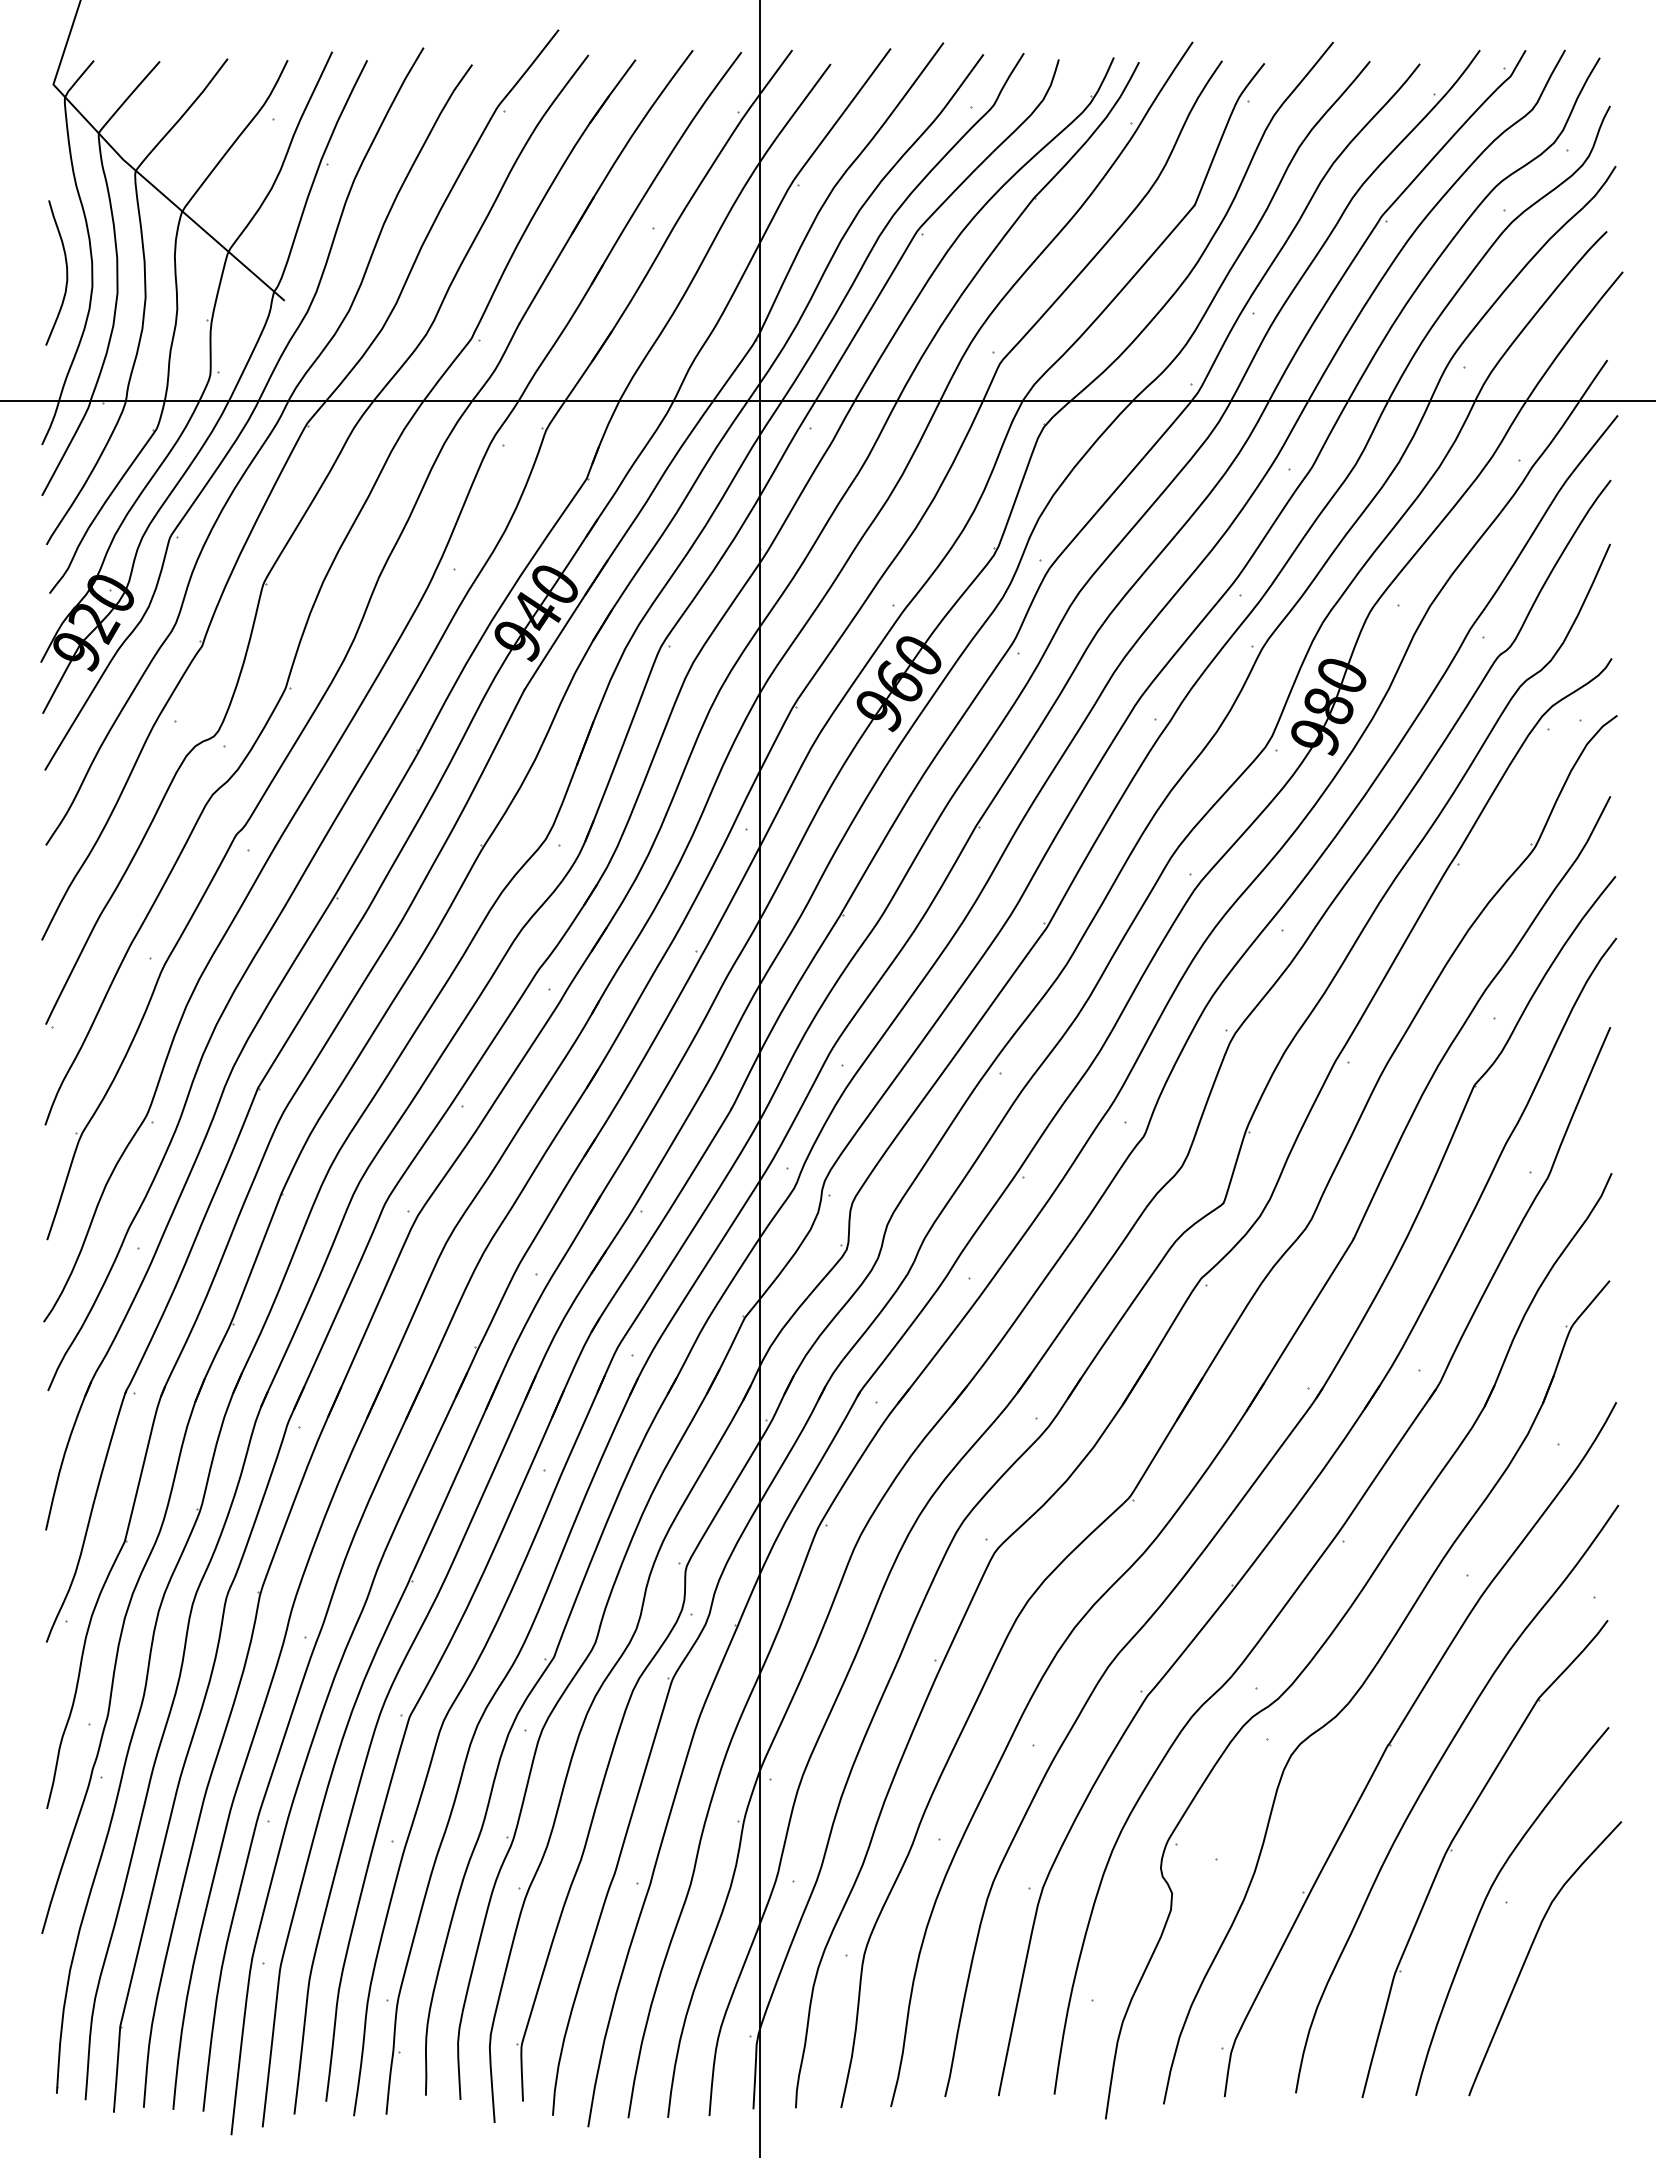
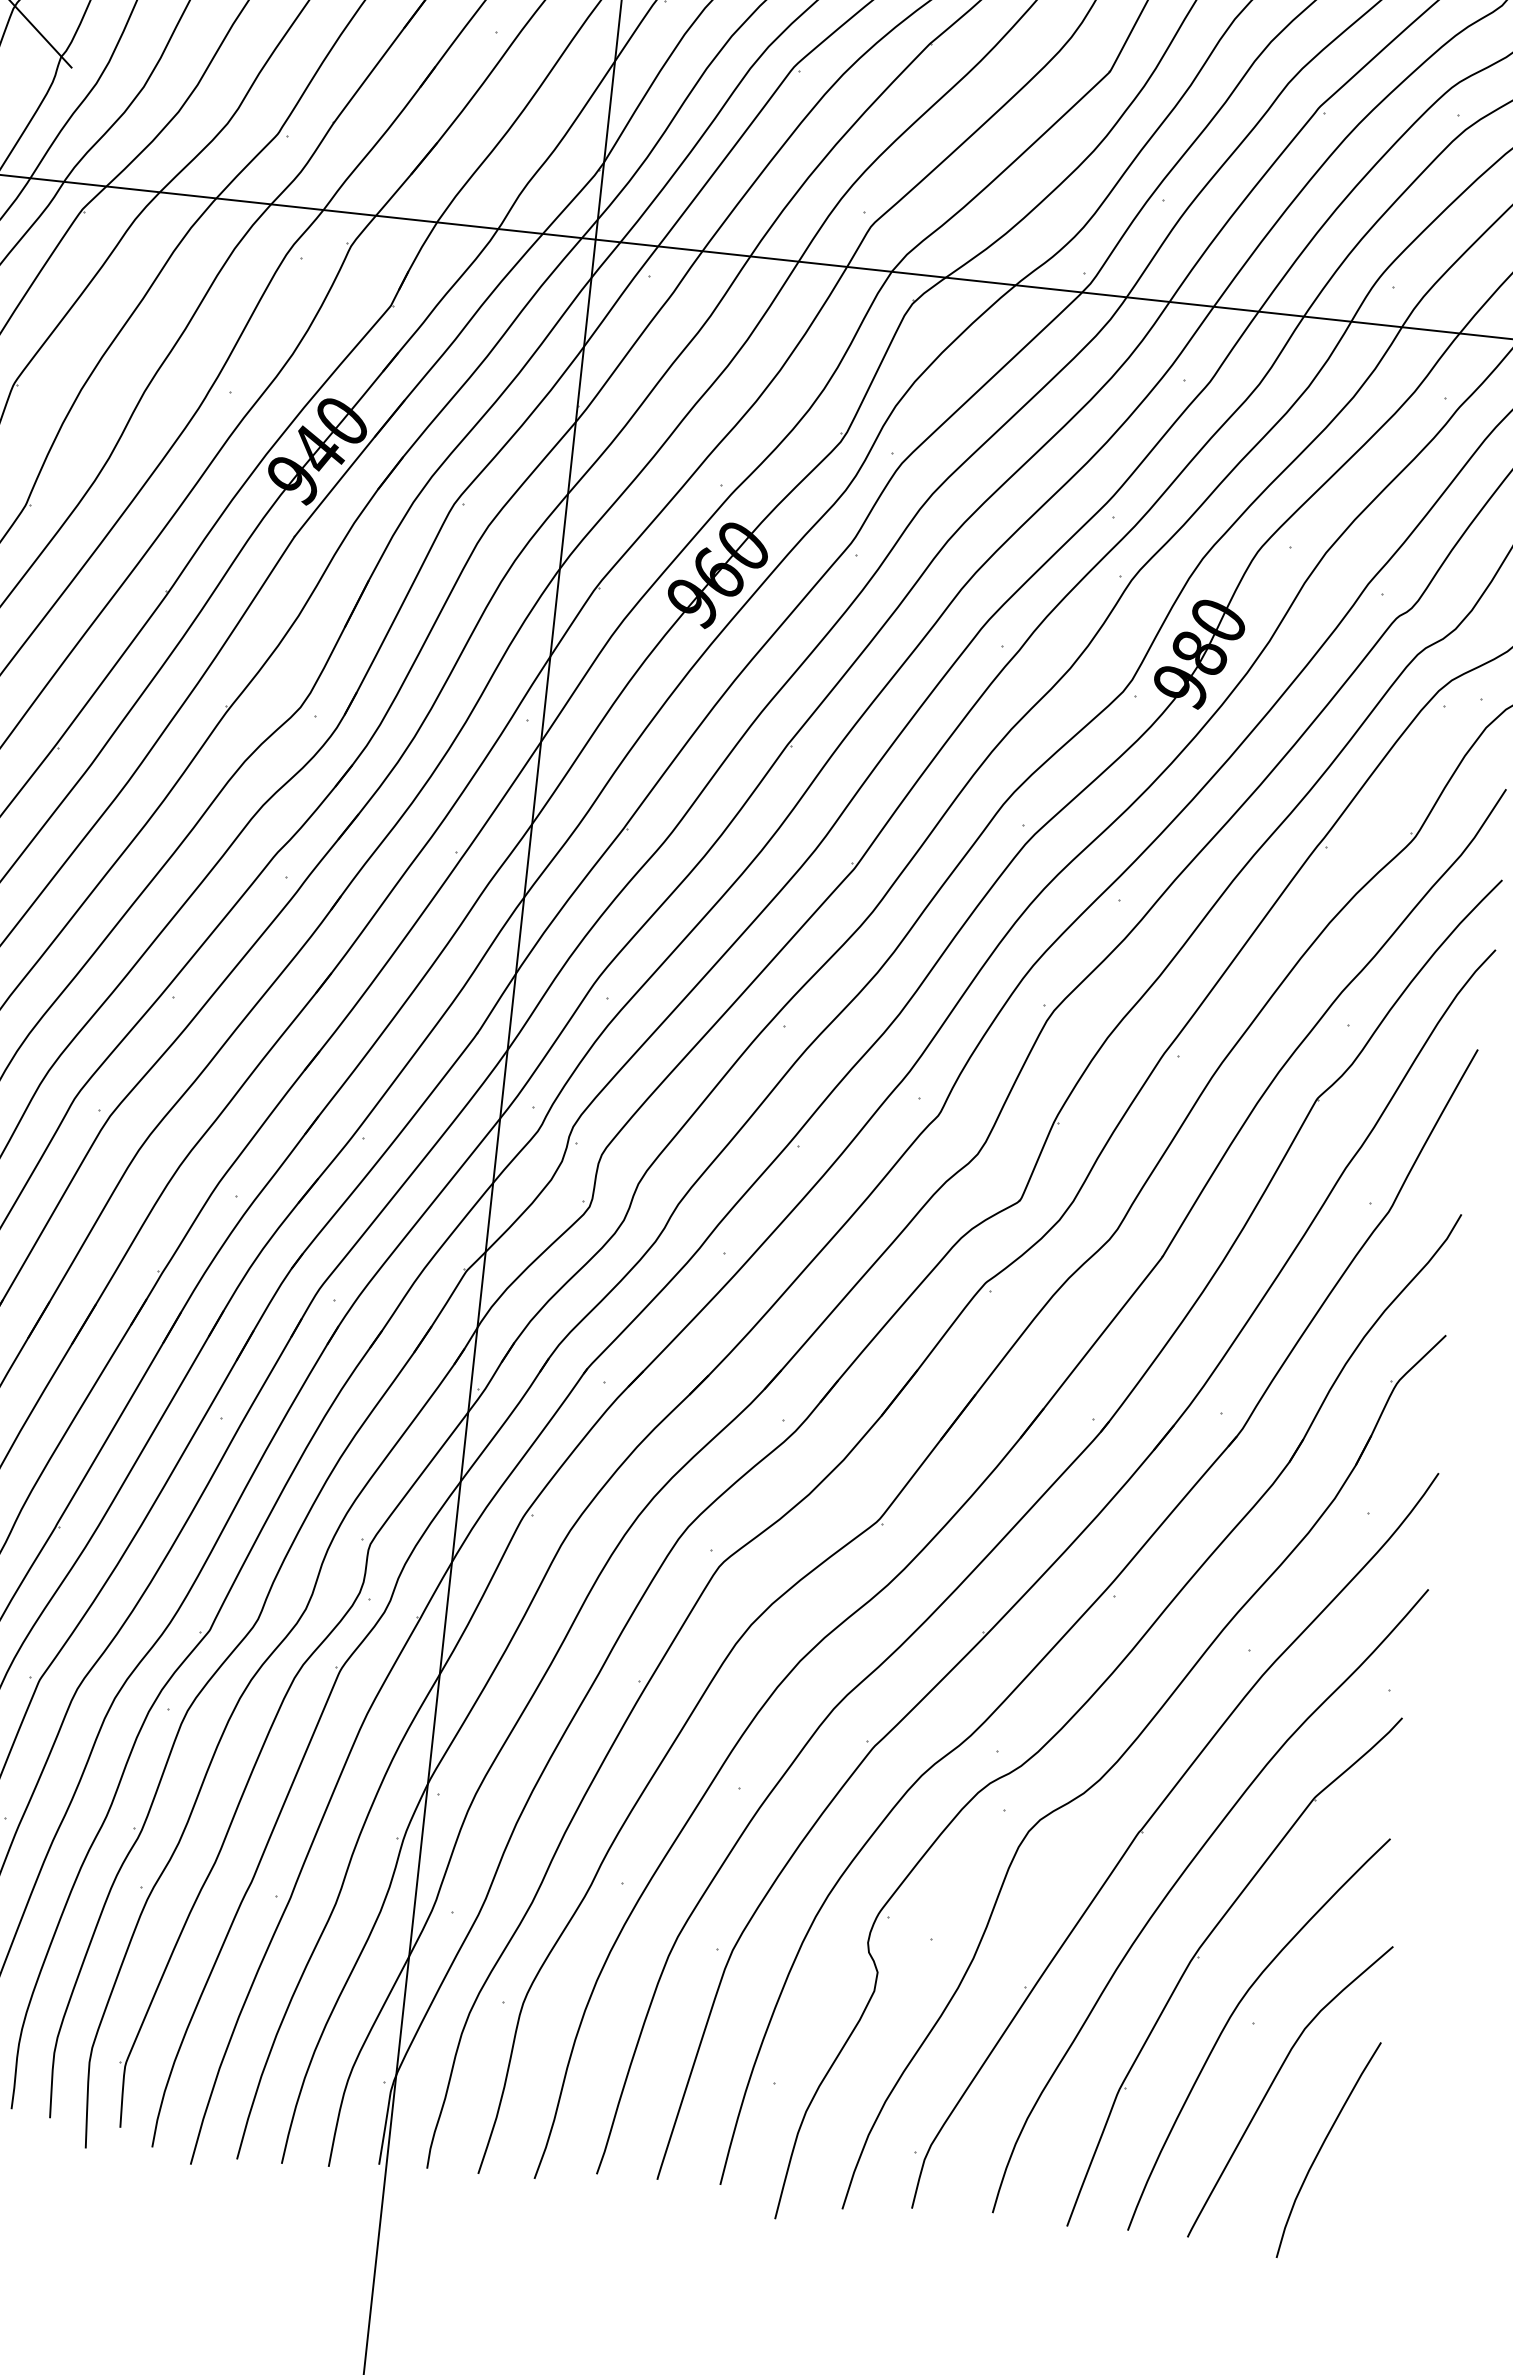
curve: (1579, 2002) -> (1323, 2145), added

